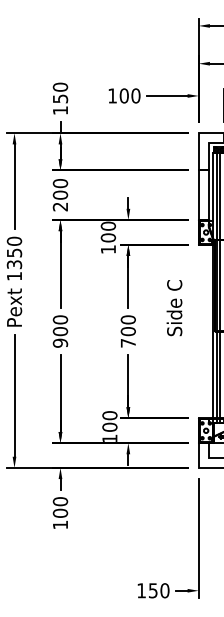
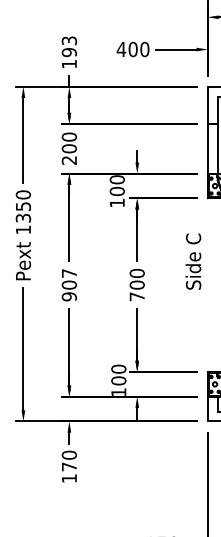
text: (60, 92) -> (69, 46), 150 -> 193
text: (112, 95) -> (121, 49), 100 -> 400
text: (174, 308) -> (193, 262), moved
text: (60, 319) -> (69, 273), 900 -> 907
text: (60, 512) -> (69, 466), 100 -> 170

